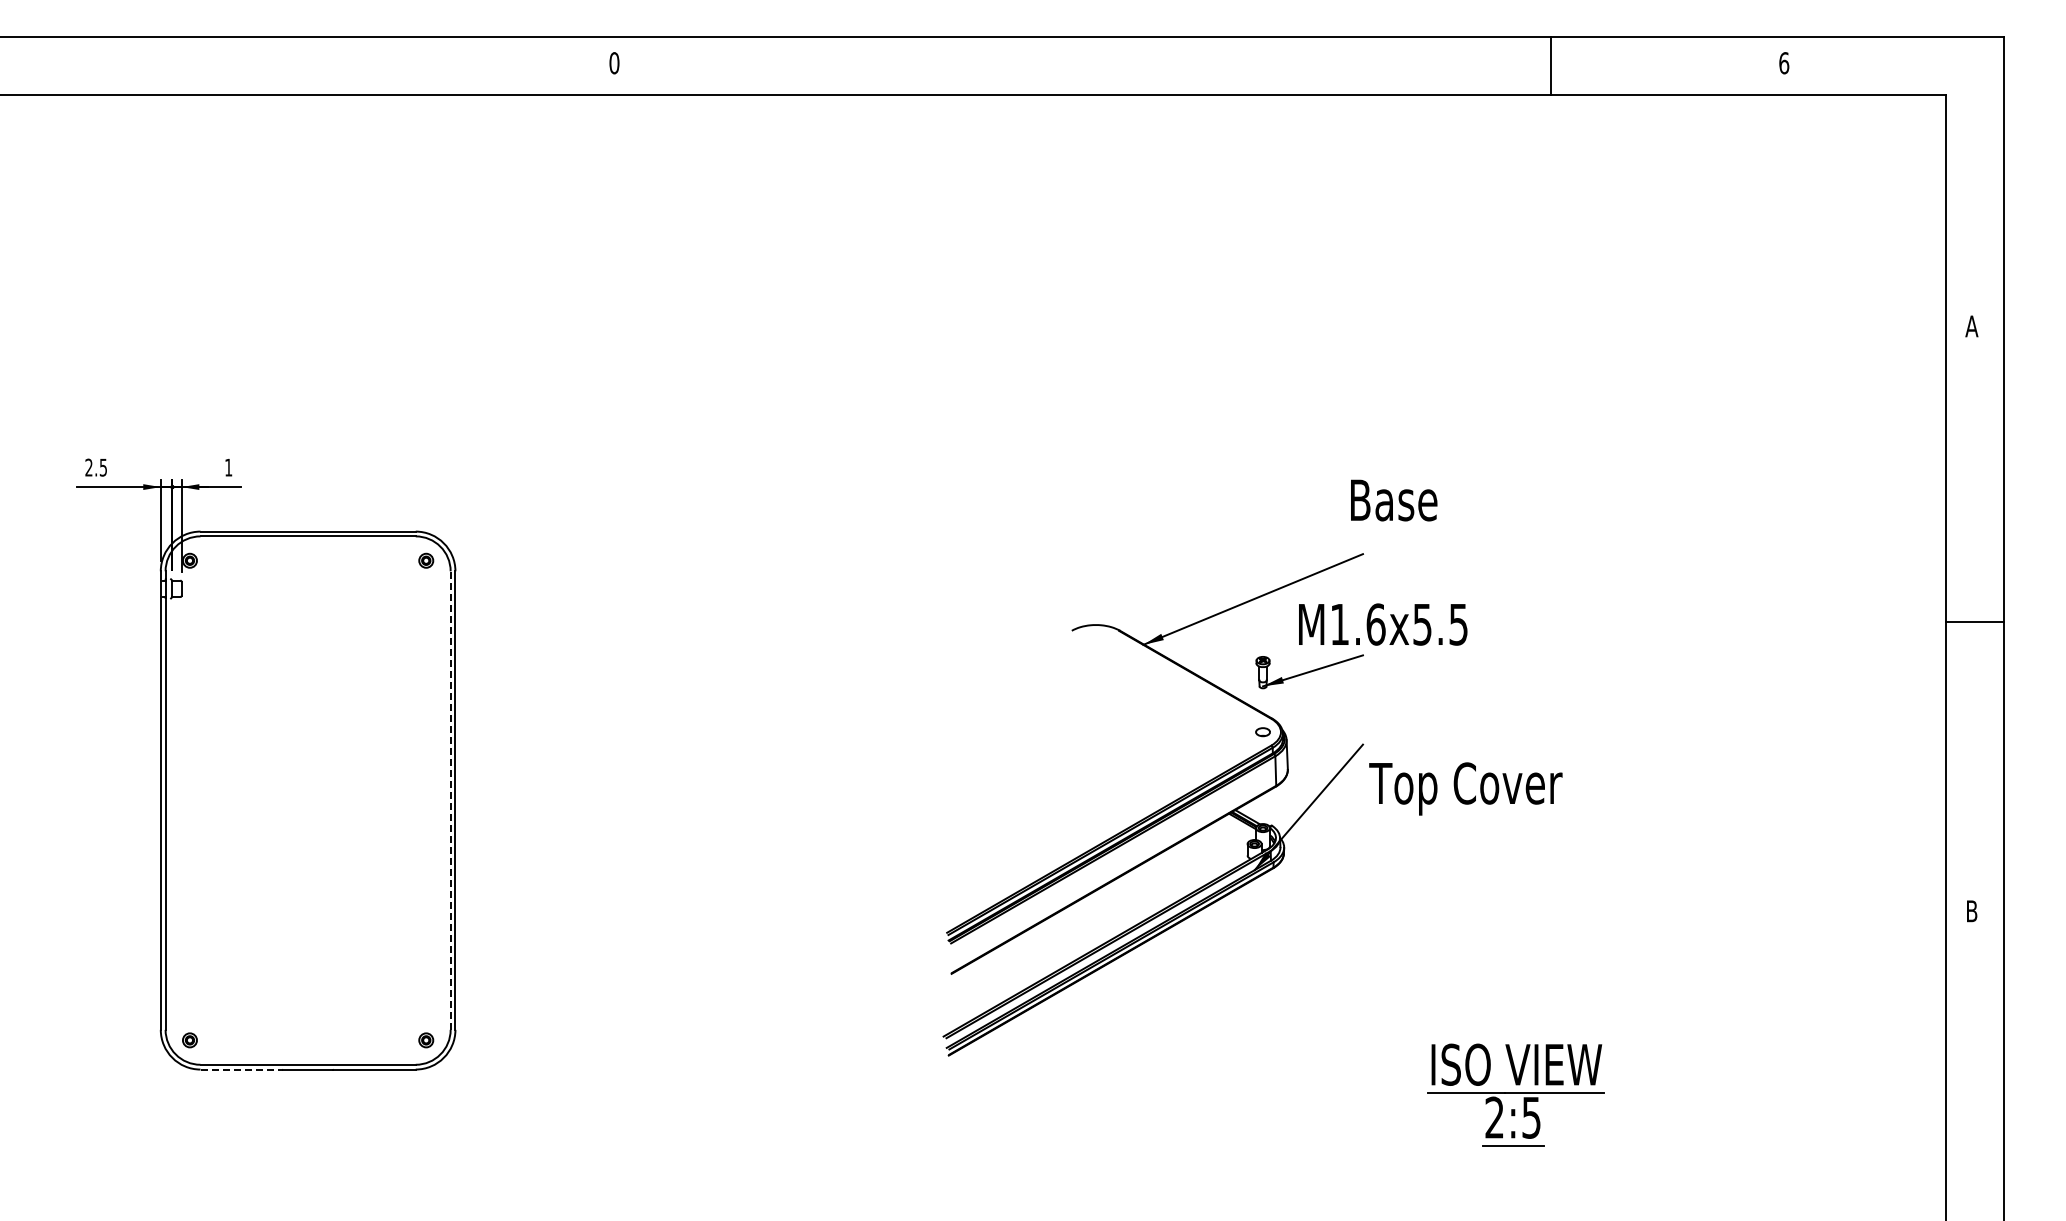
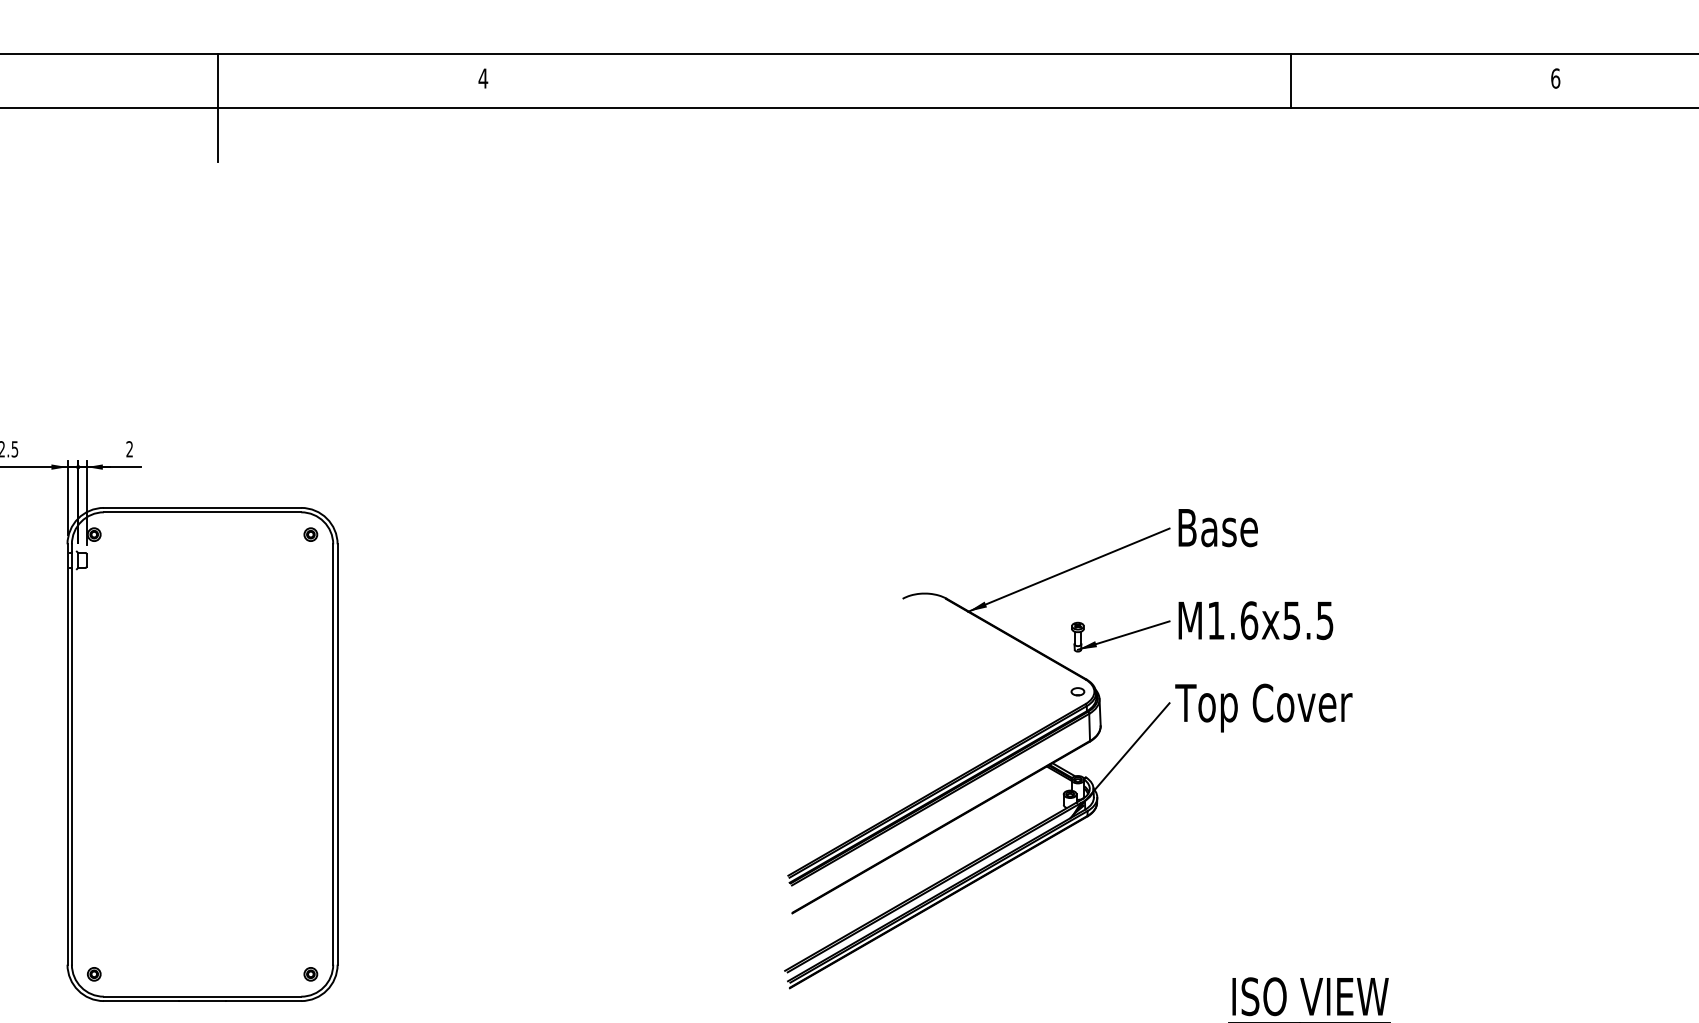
text: (614, 63) -> (483, 78), 0 -> 4
line: (1551, 65) -> (1291, 80), moved
line: (325, 94) -> (218, 107), added
text: (228, 467) -> (129, 449), 1 -> 2
text: (1394, 500) -> (1218, 528), moved
text: (1383, 624) -> (1256, 620), moved
text: (1465, 788) -> (1263, 707), moved
line: (450, 800) -> (333, 754), dashed -> solid
line: (242, 1069) -> (142, 1001), dashed -> solid

